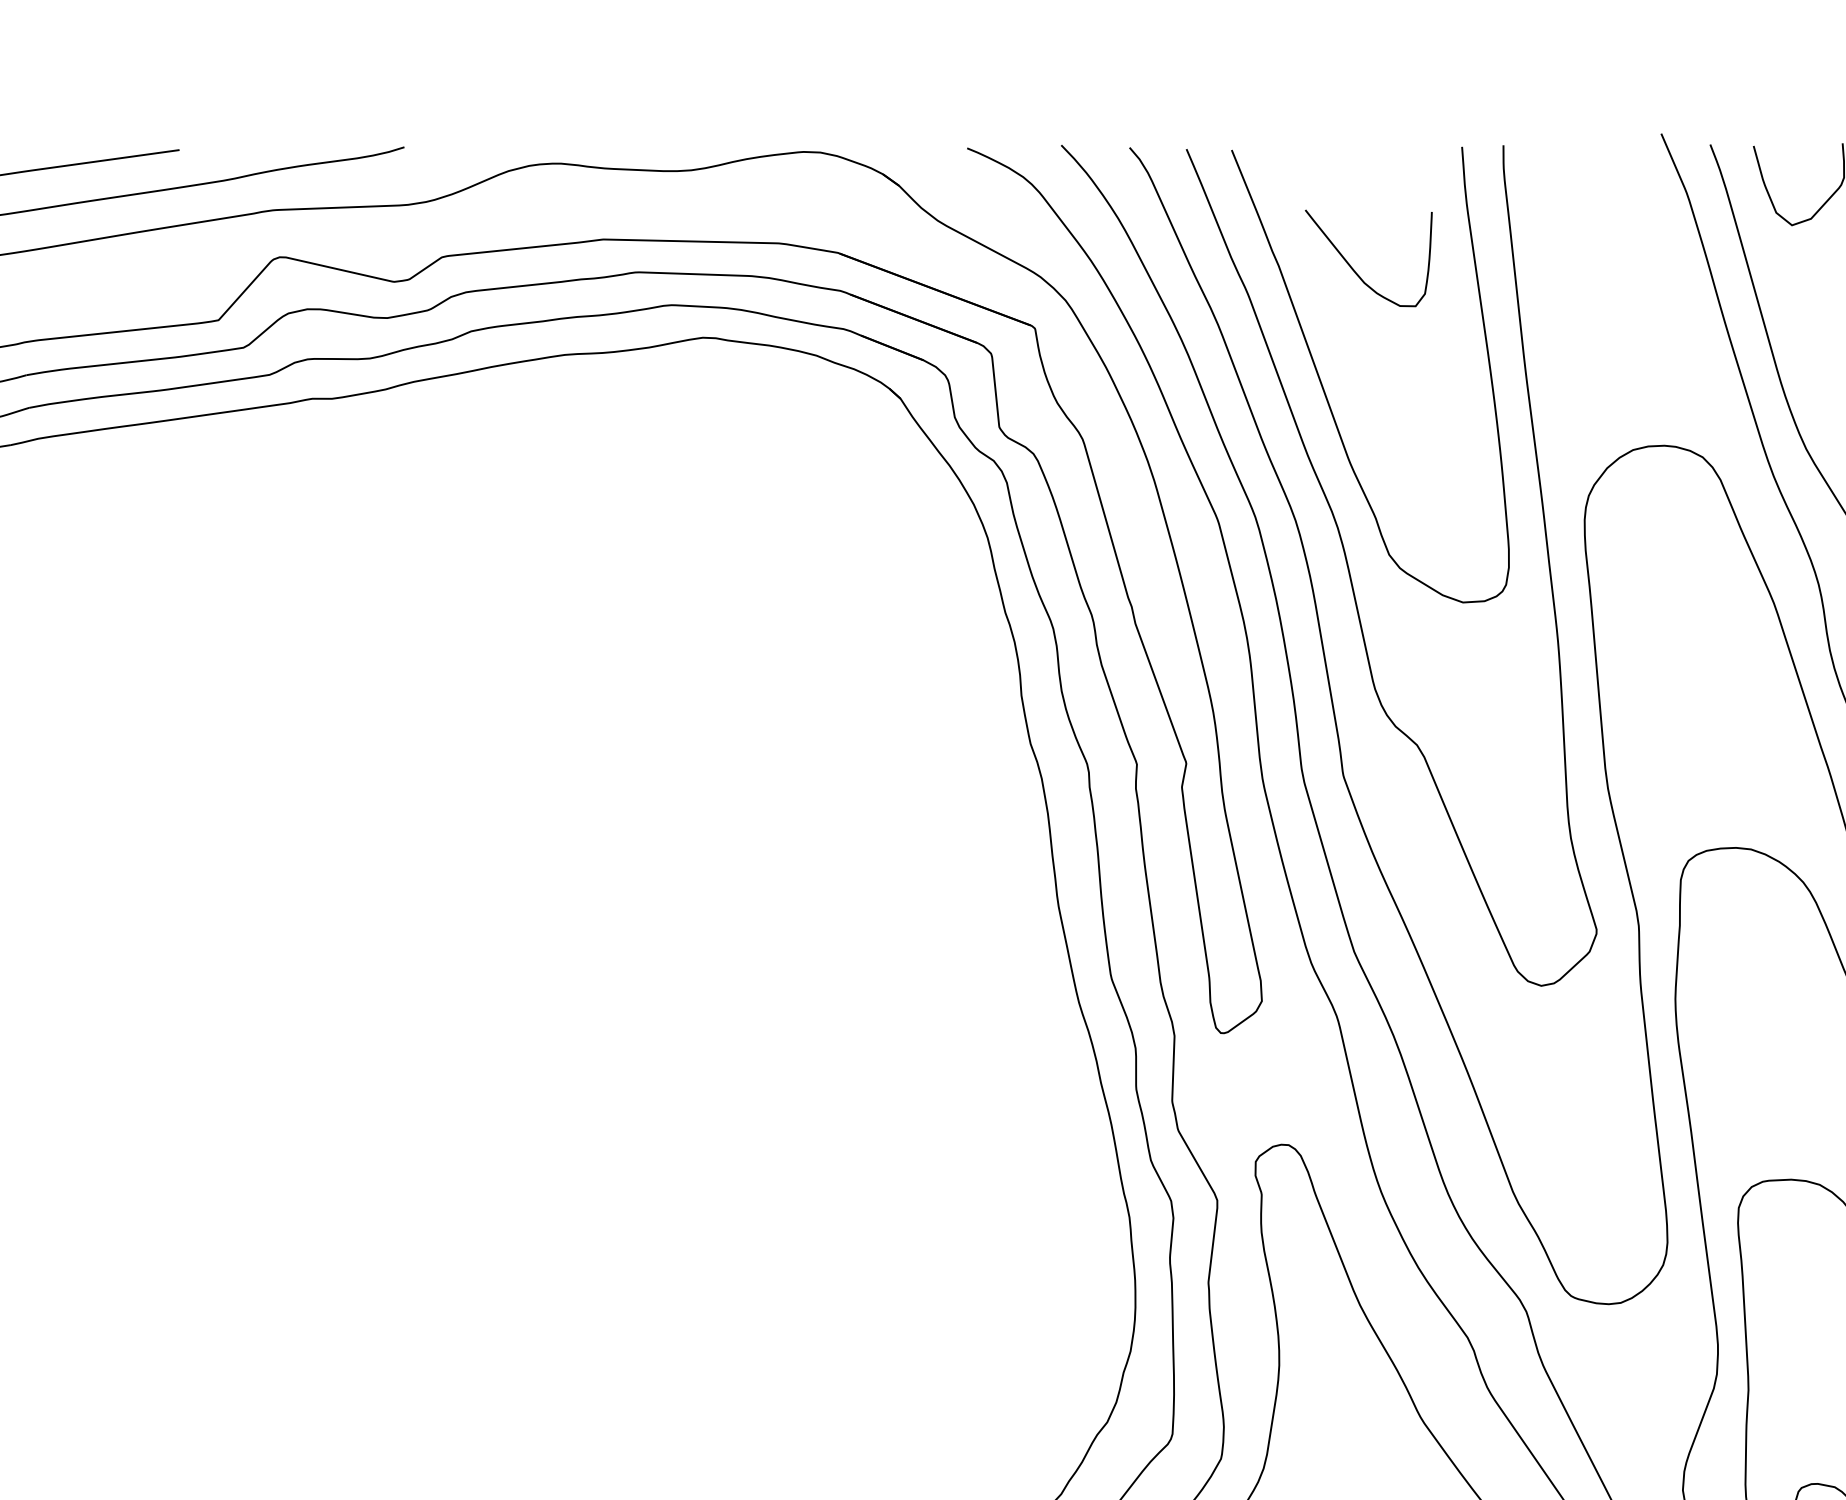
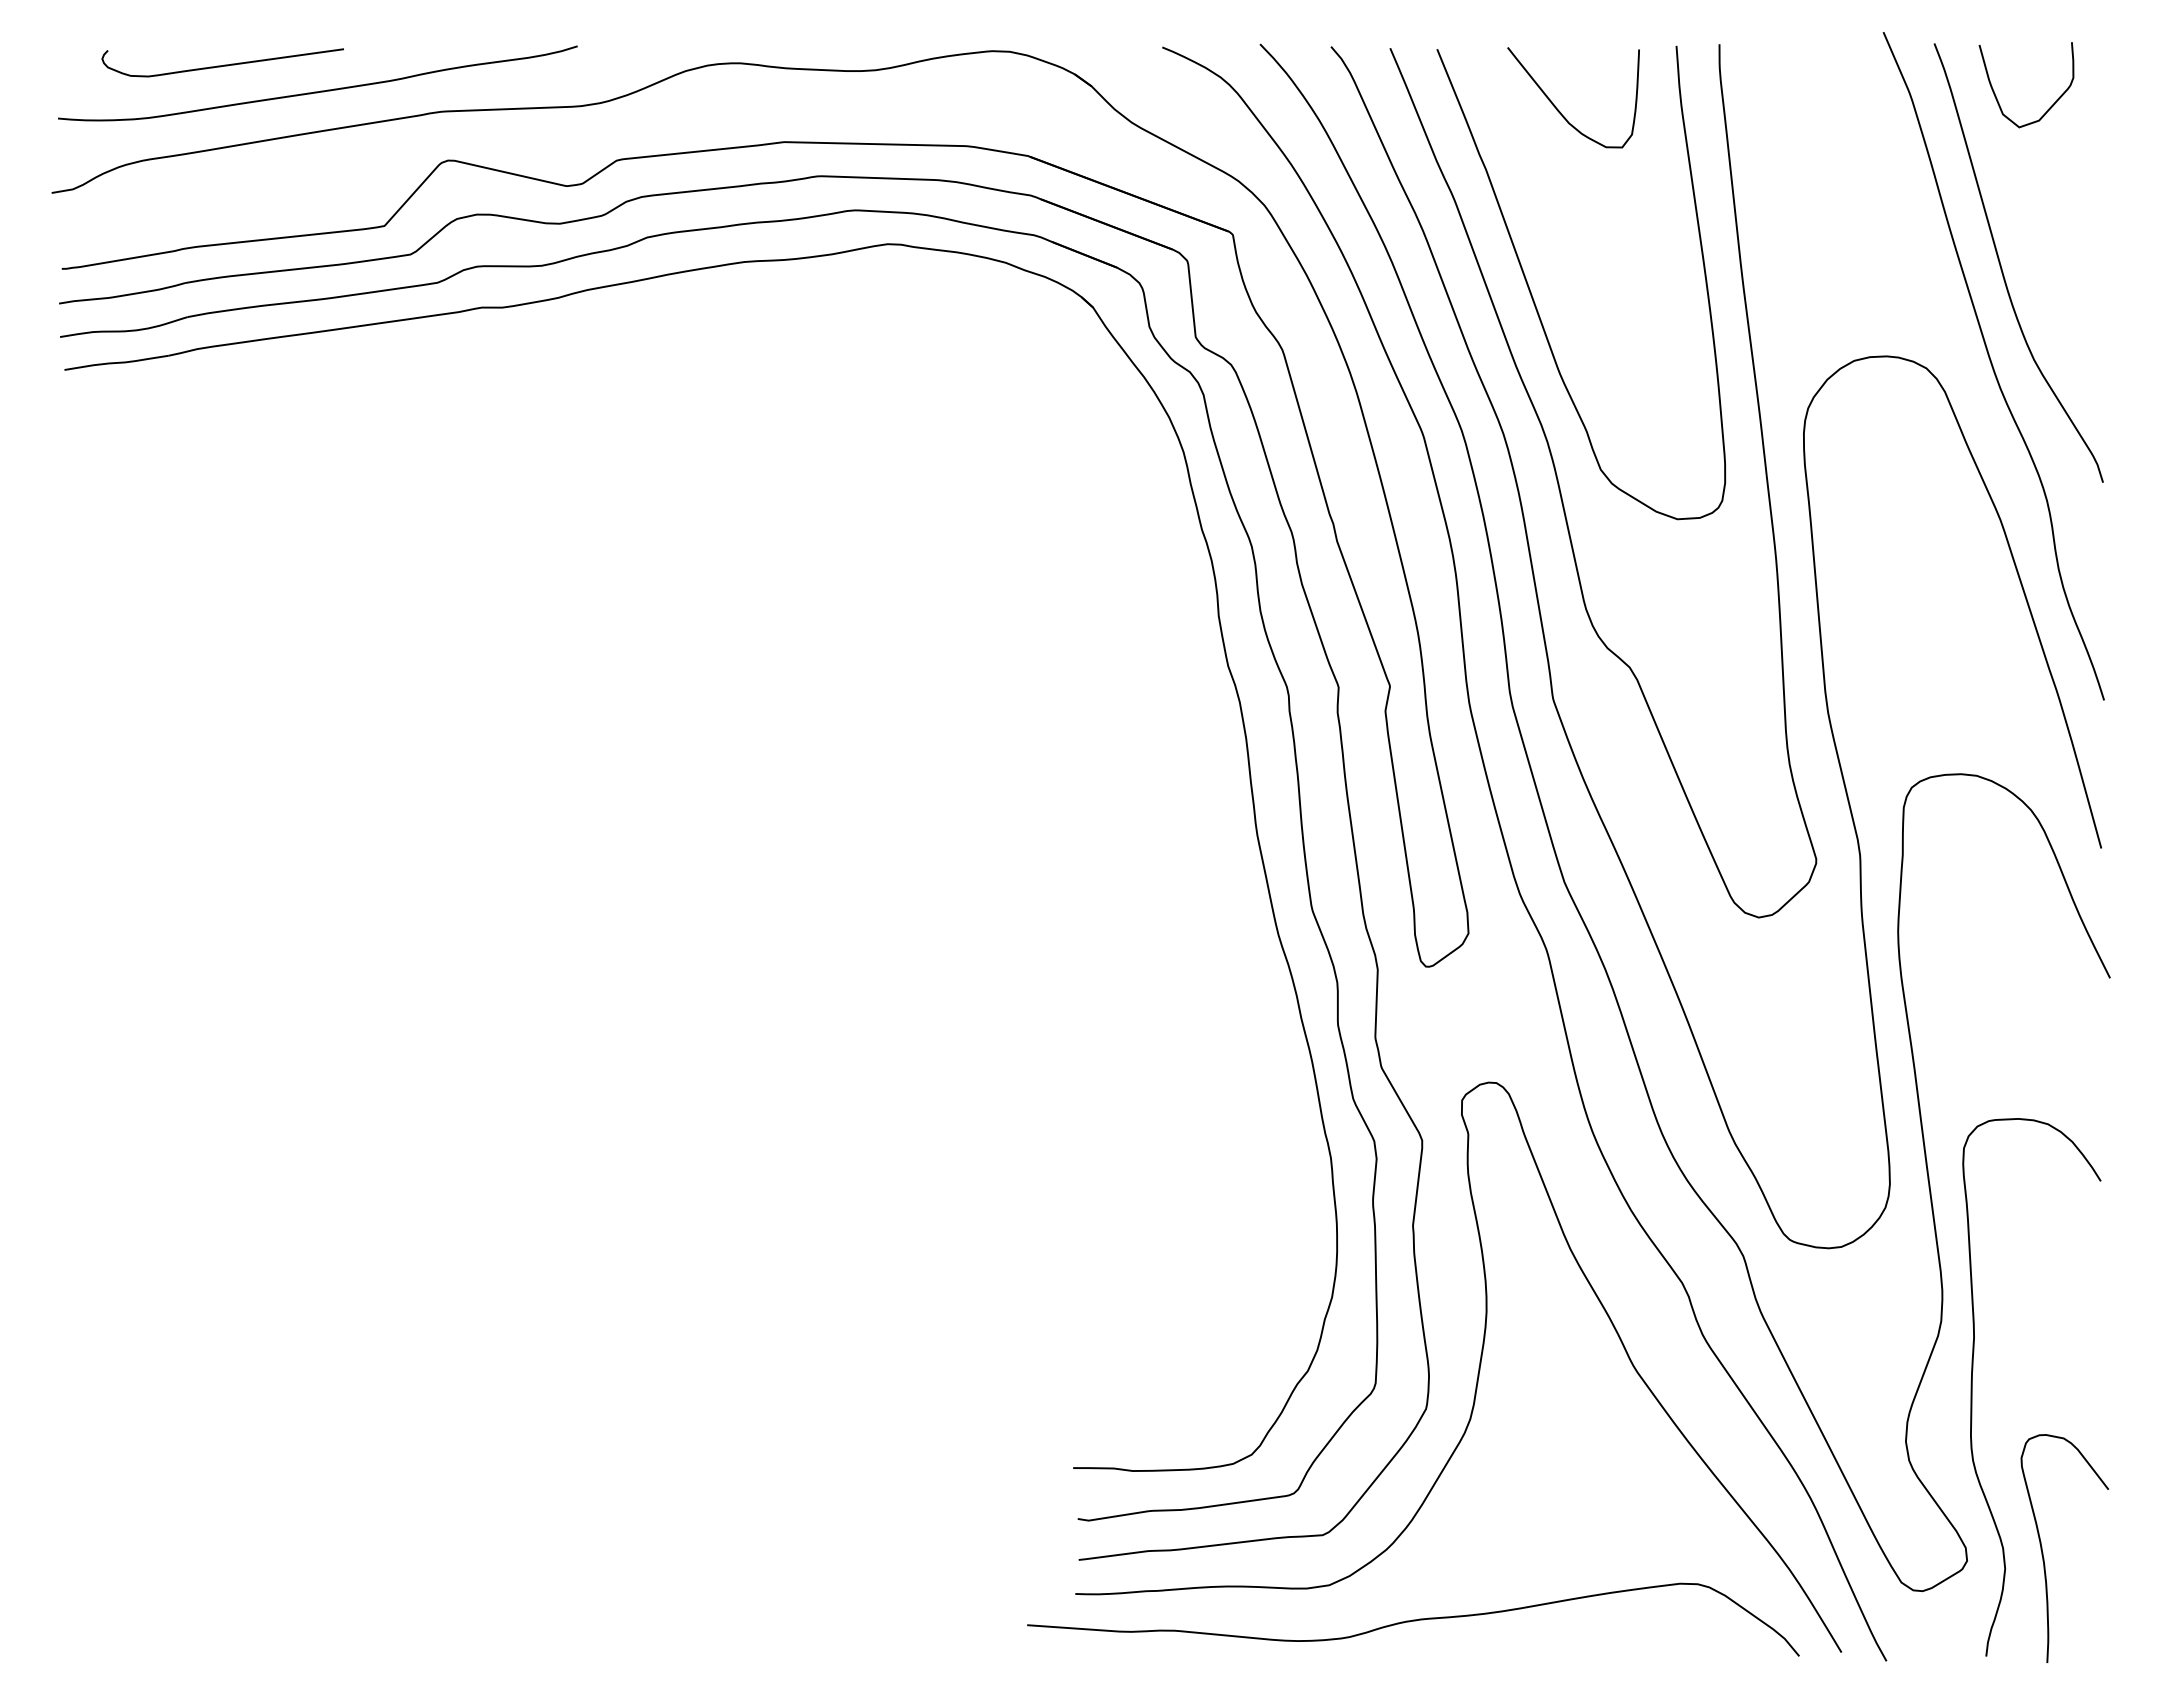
curve: (1355, 270) -> (1559, 110), moved

